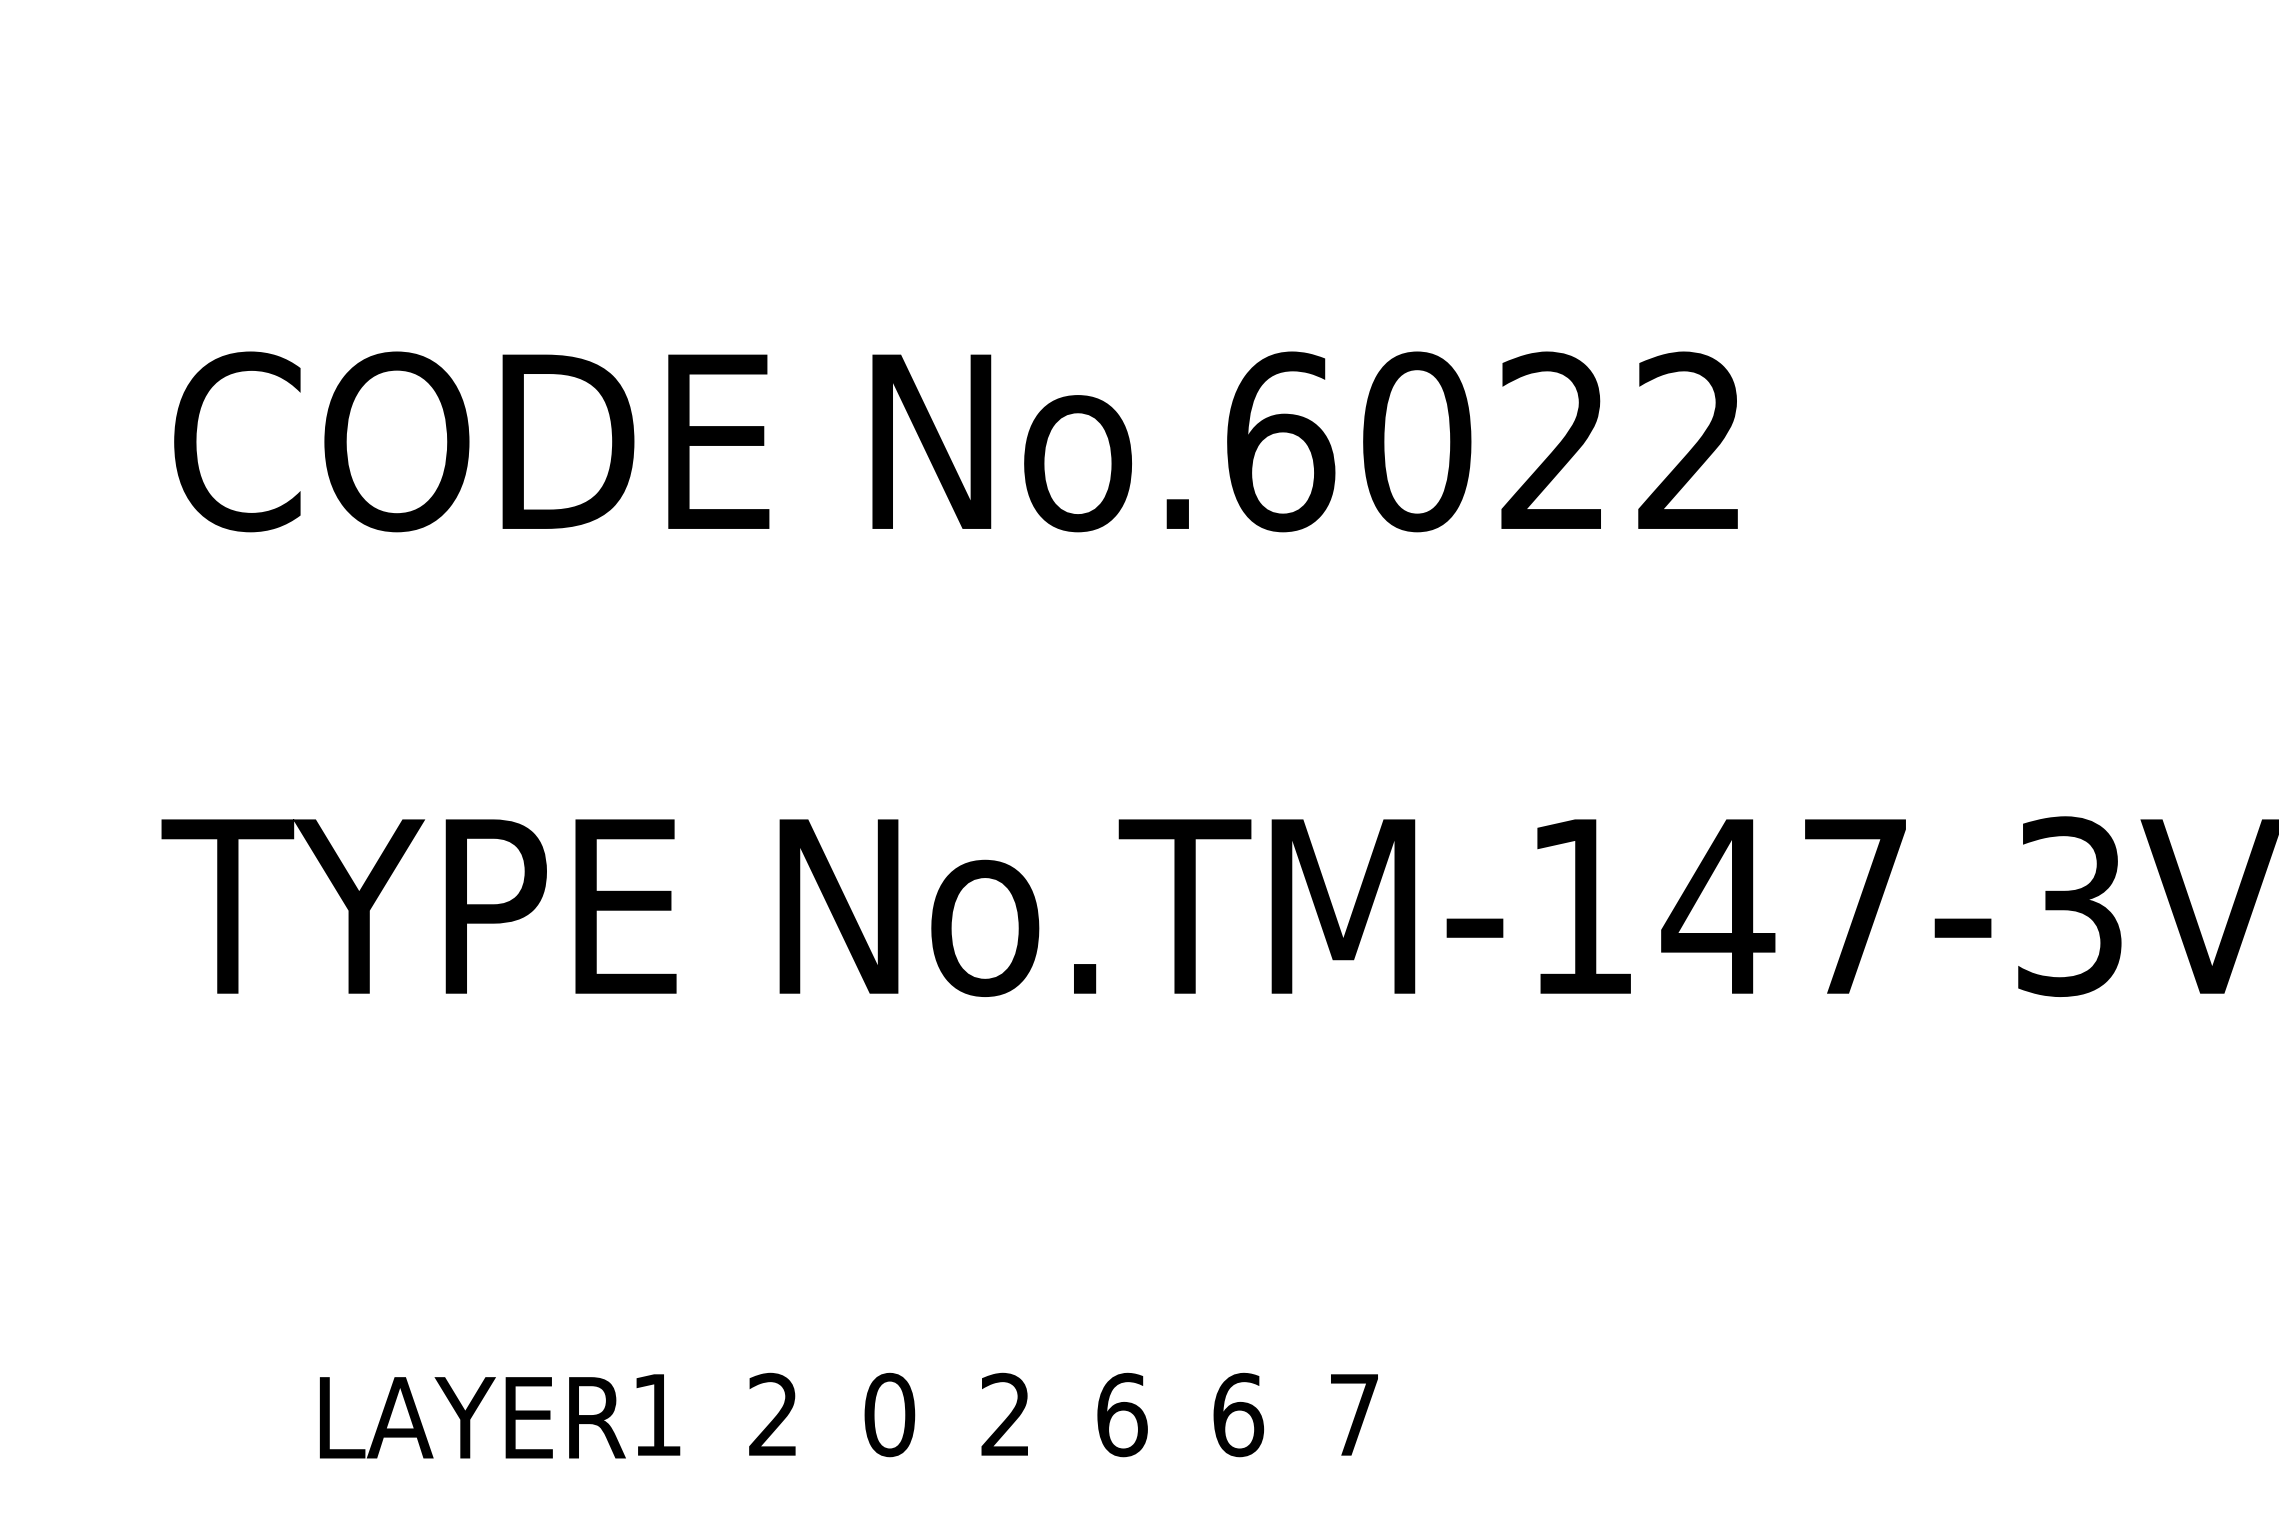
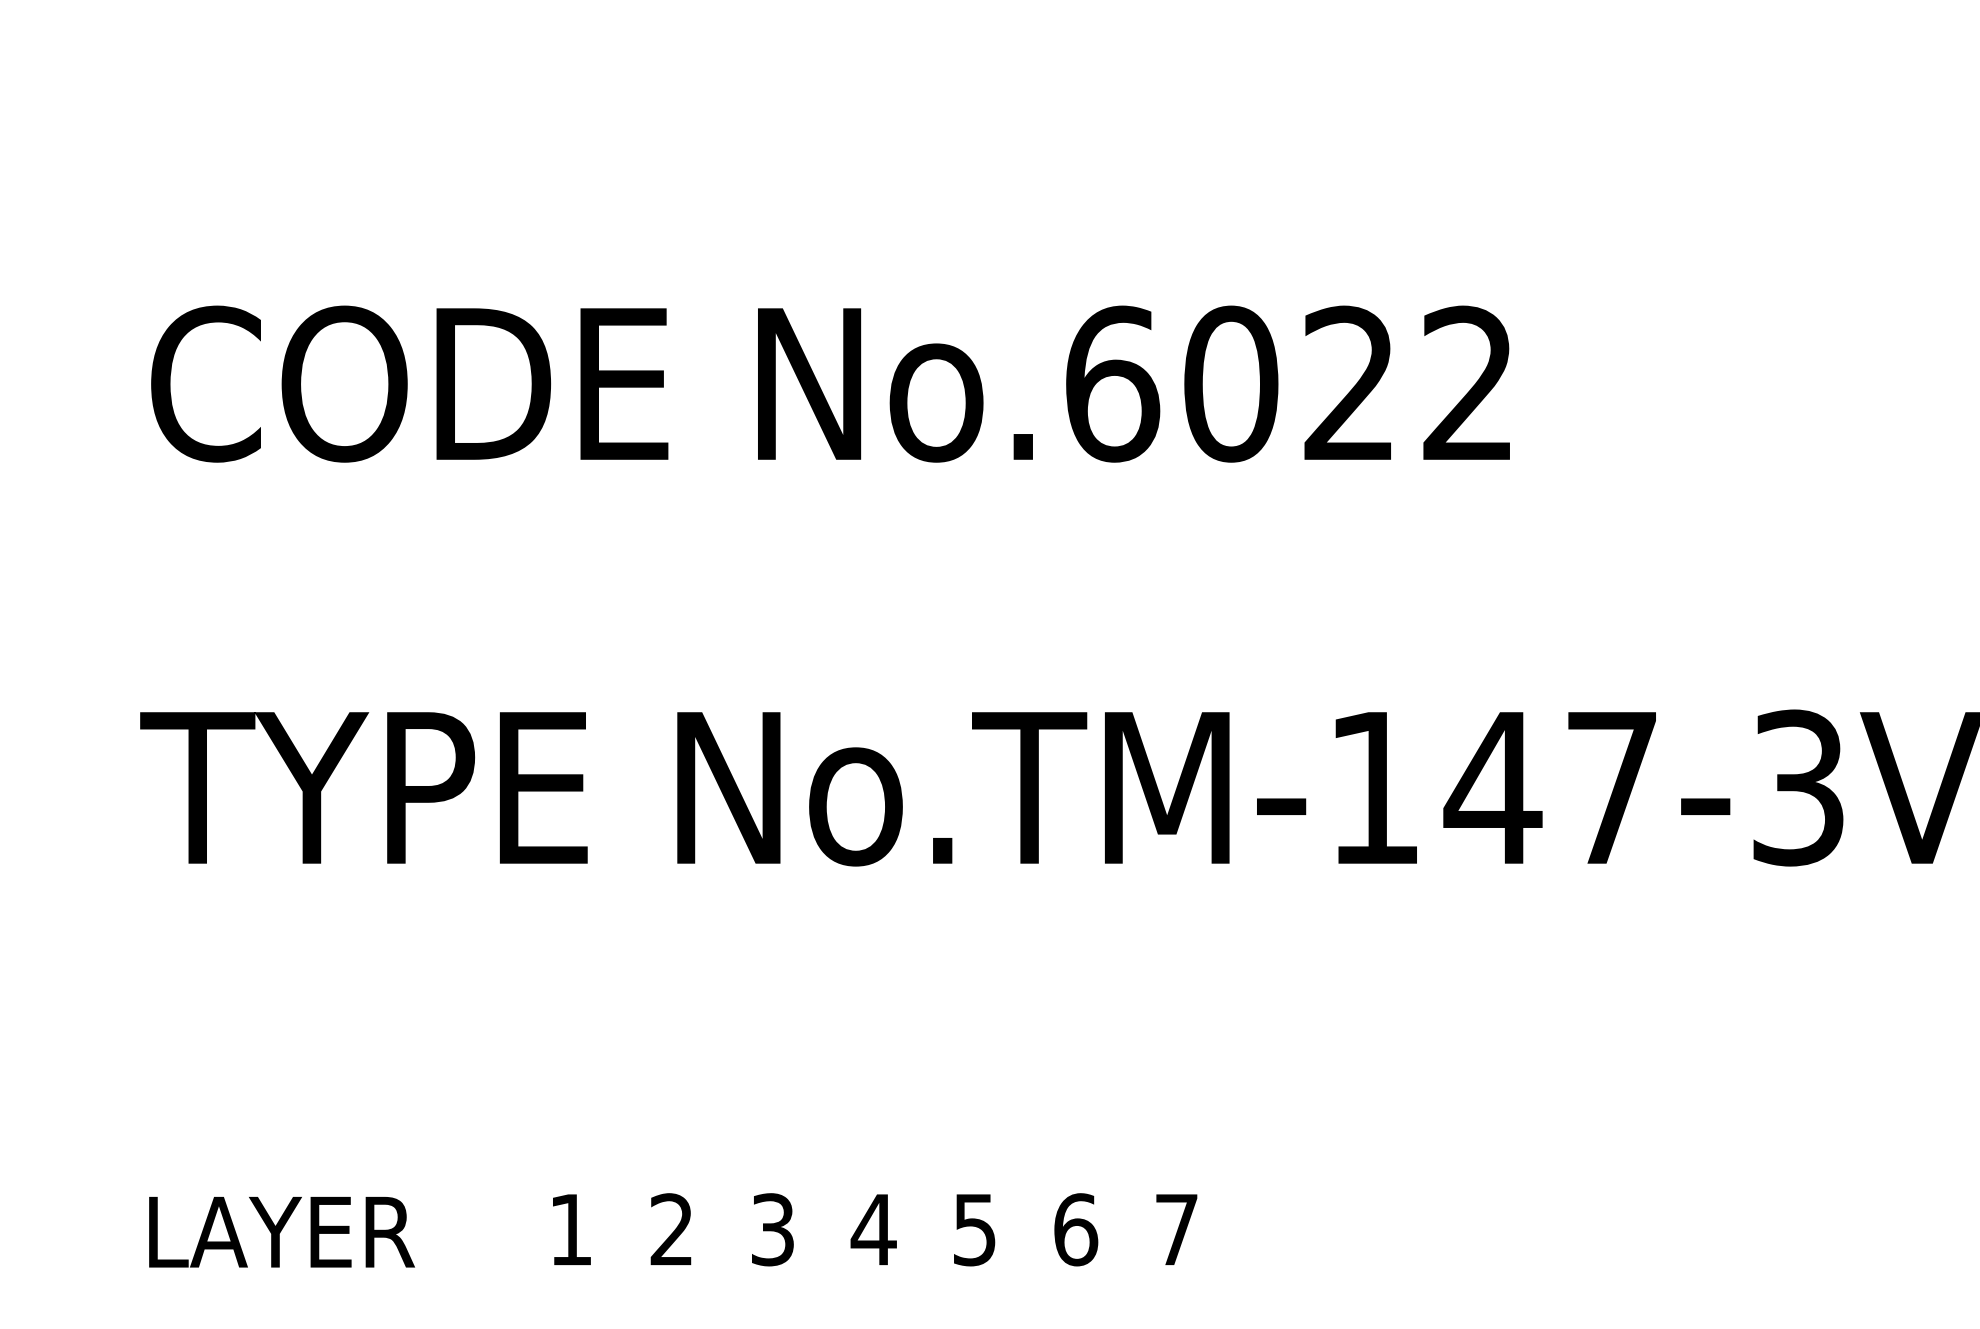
text: (1005, 1413) -> (873, 1228), 2 -> 4
text: (889, 1414) -> (772, 1229), 0 -> 3
text: (1122, 1414) -> (975, 1229), 6 -> 5
text: (472, 1417) -> (281, 1231), moved

